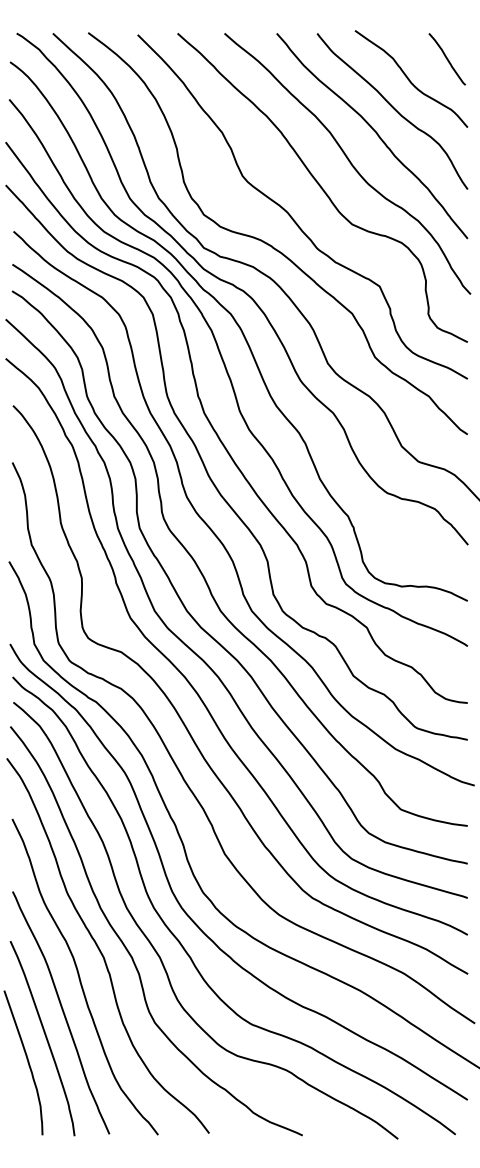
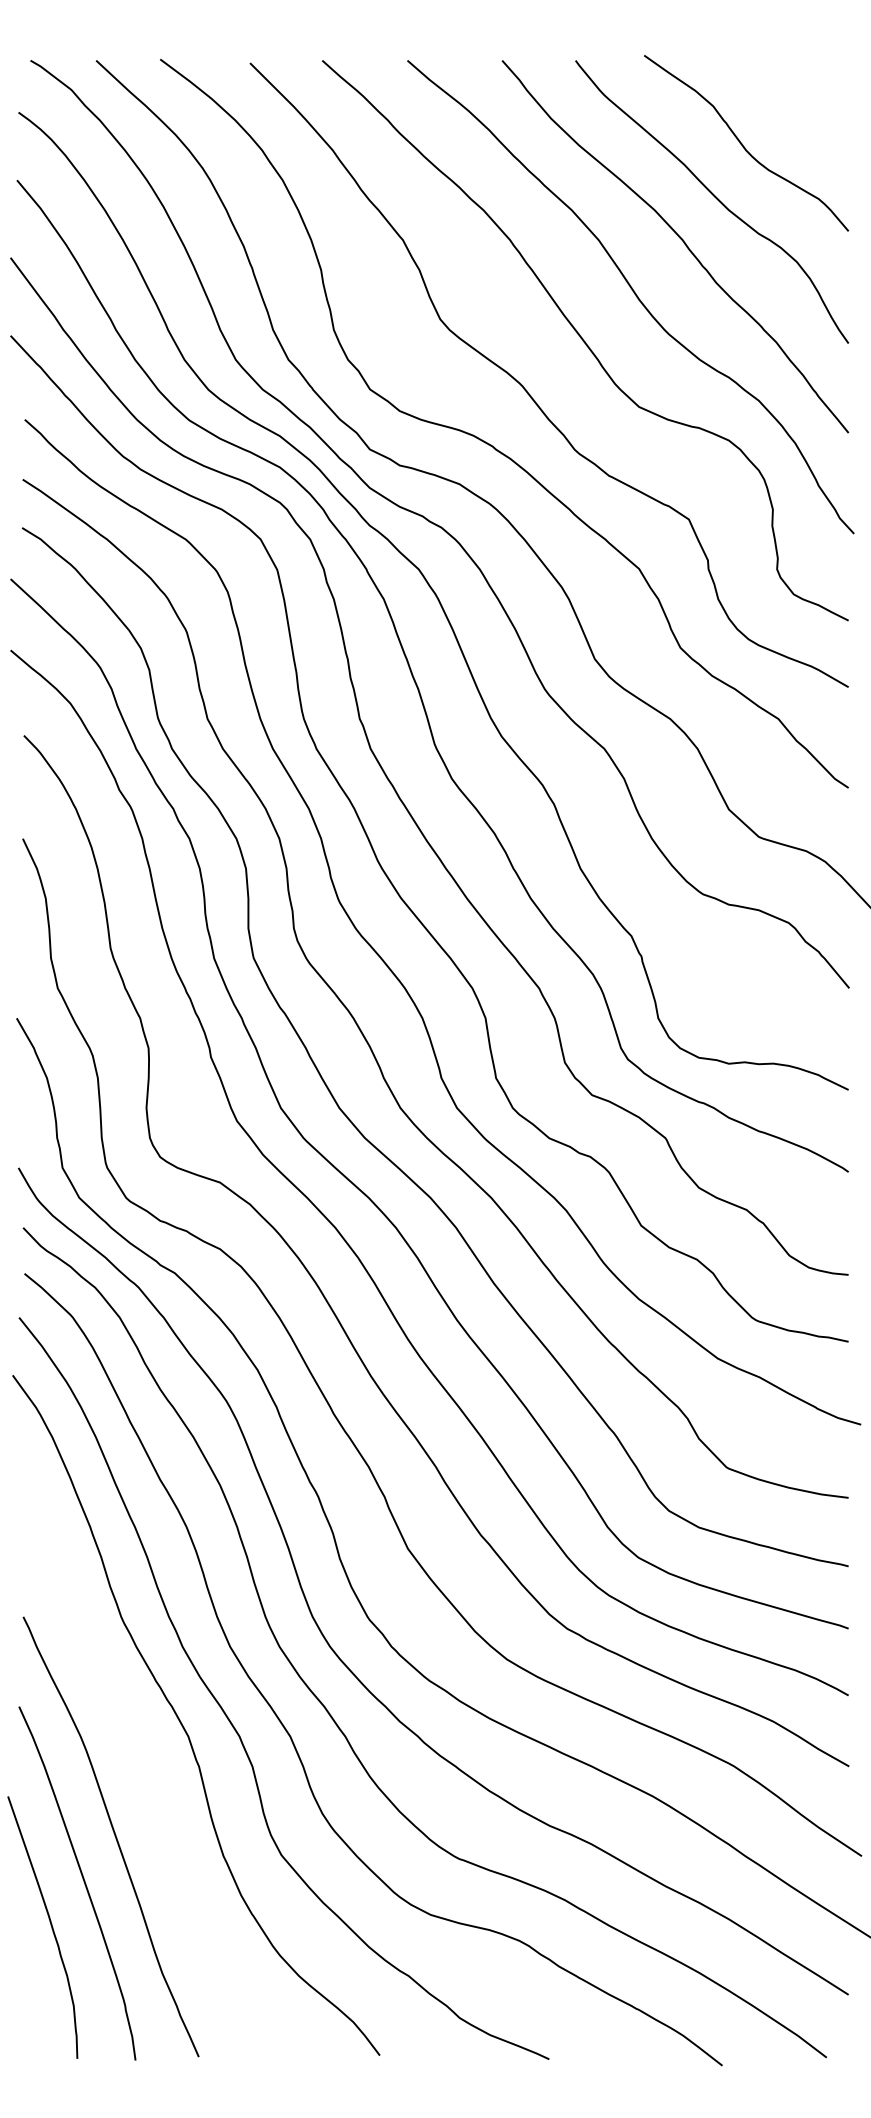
curve: (446, 59) -> (810, 107), removed
curve: (80, 977) -> (146, 1772), removed

